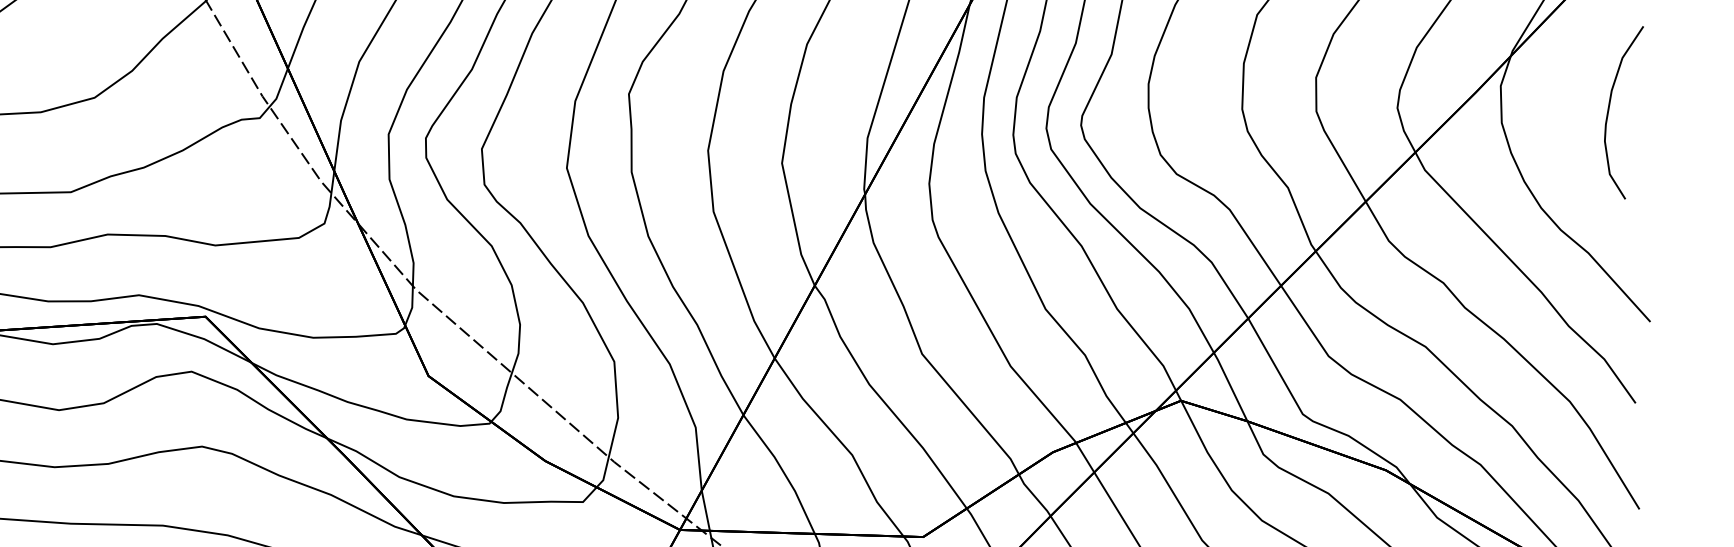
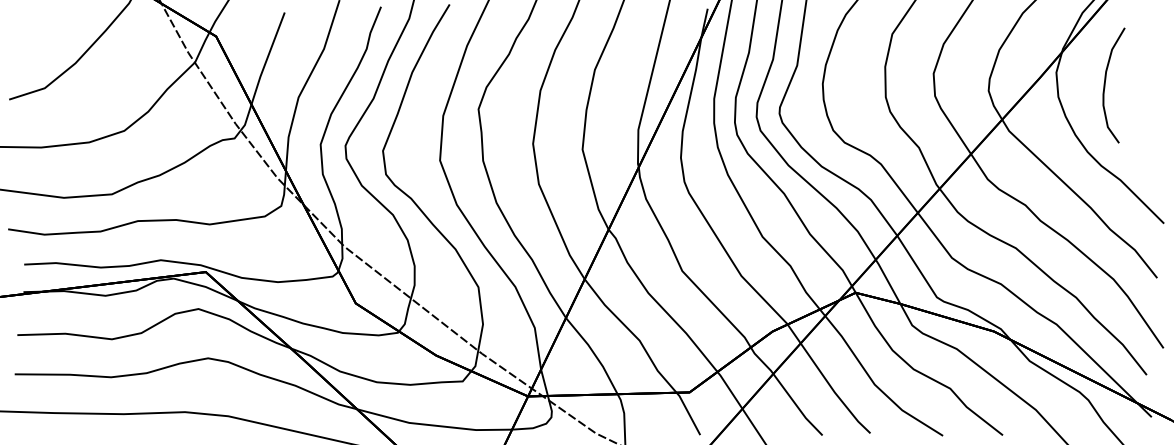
curve: (1609, 111) -> (1105, 85), moved

